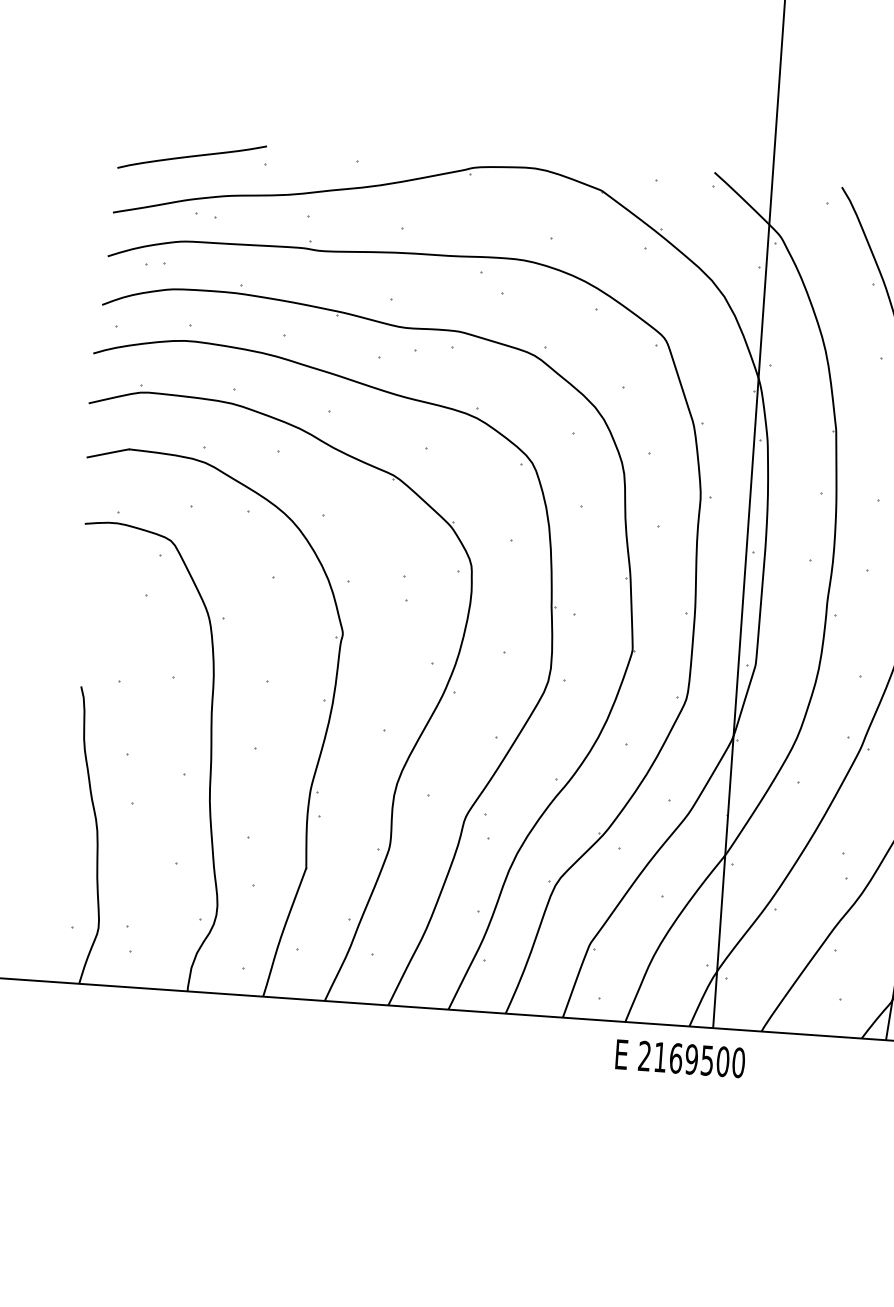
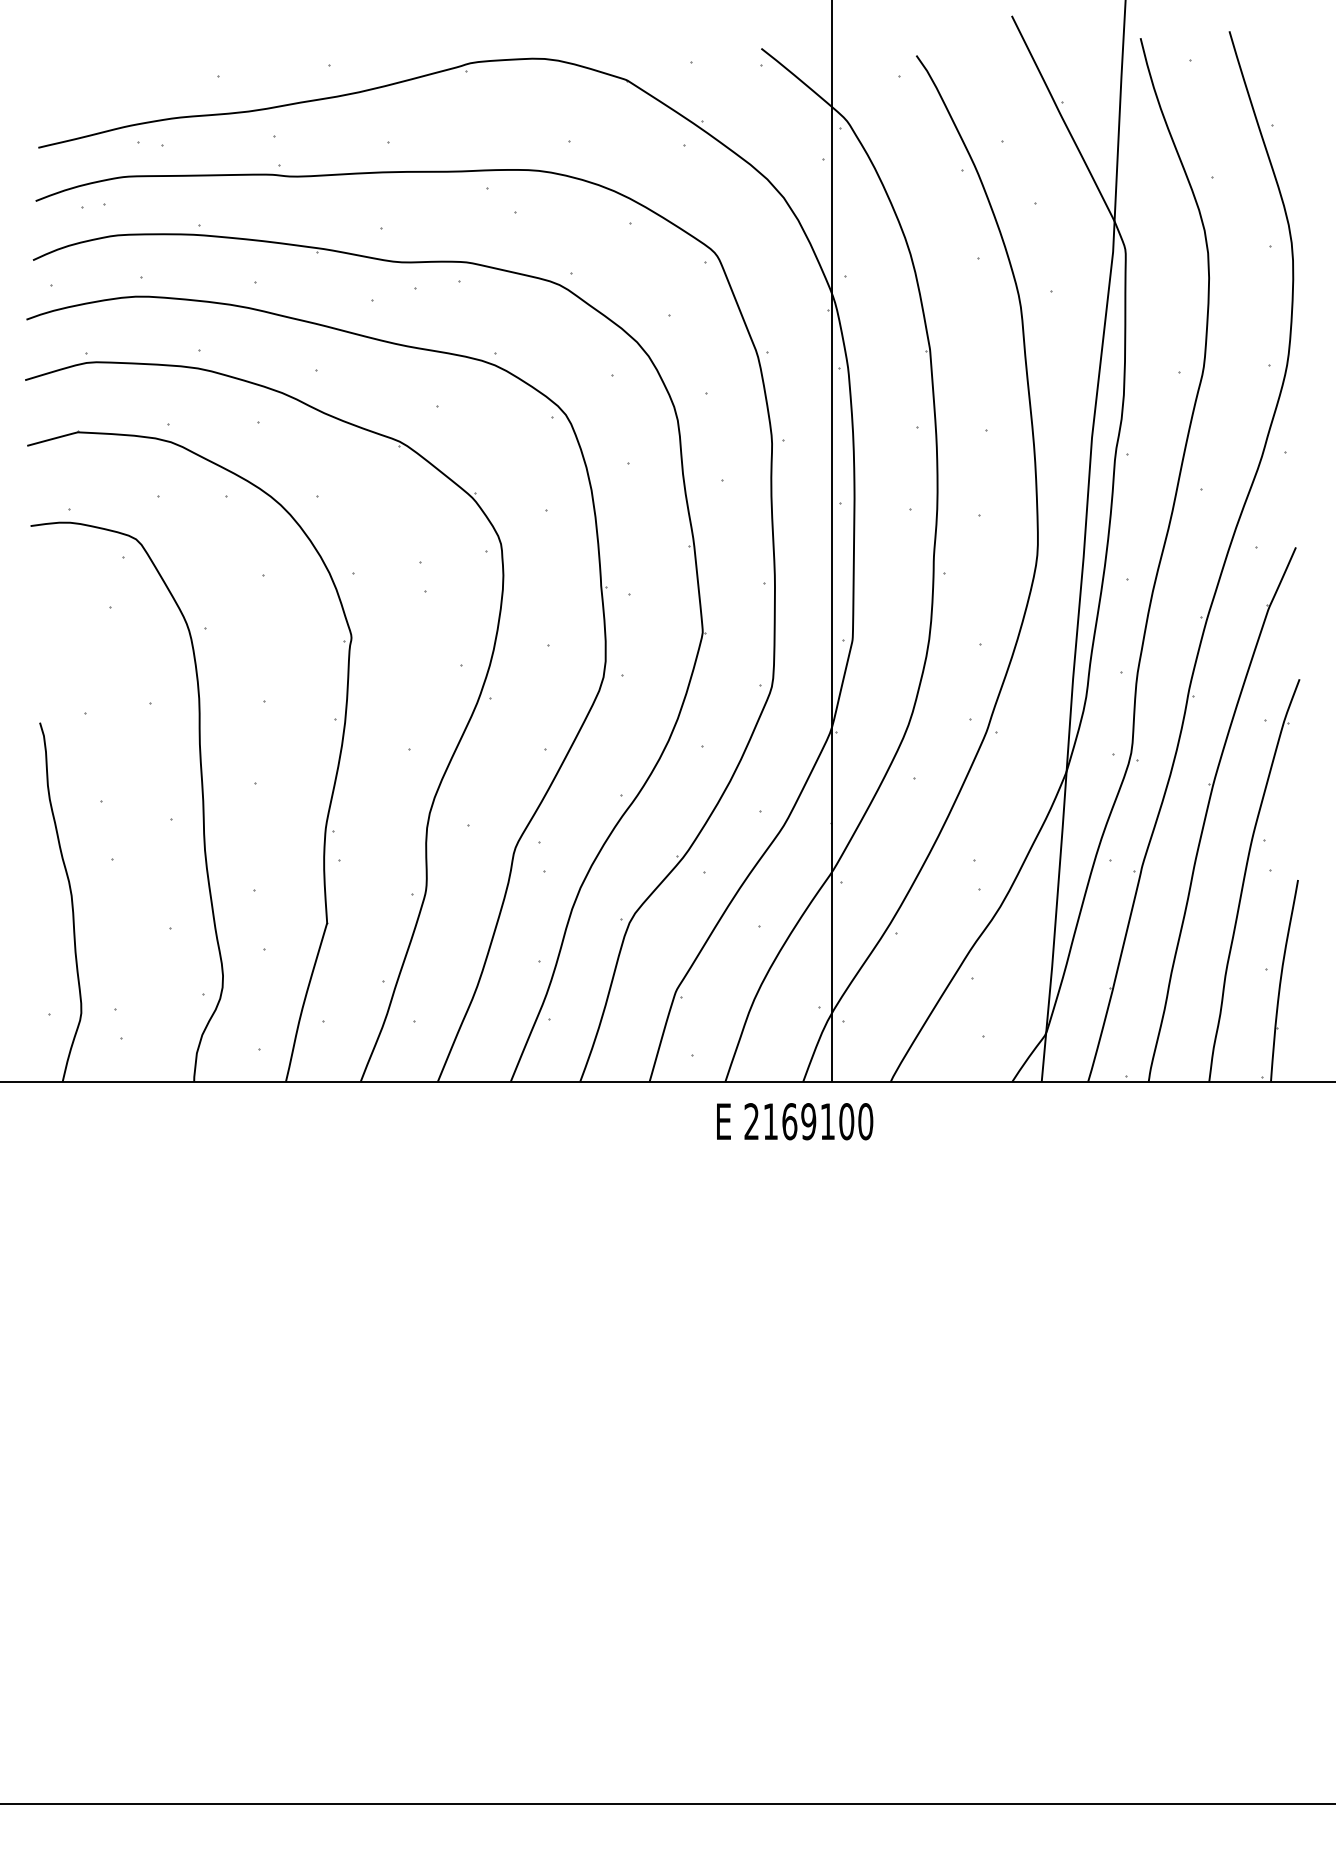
curve: (192, 157) -> (129, 74), removed
text: (707, 1060) -> (827, 1121), 2169500 -> 2169100

